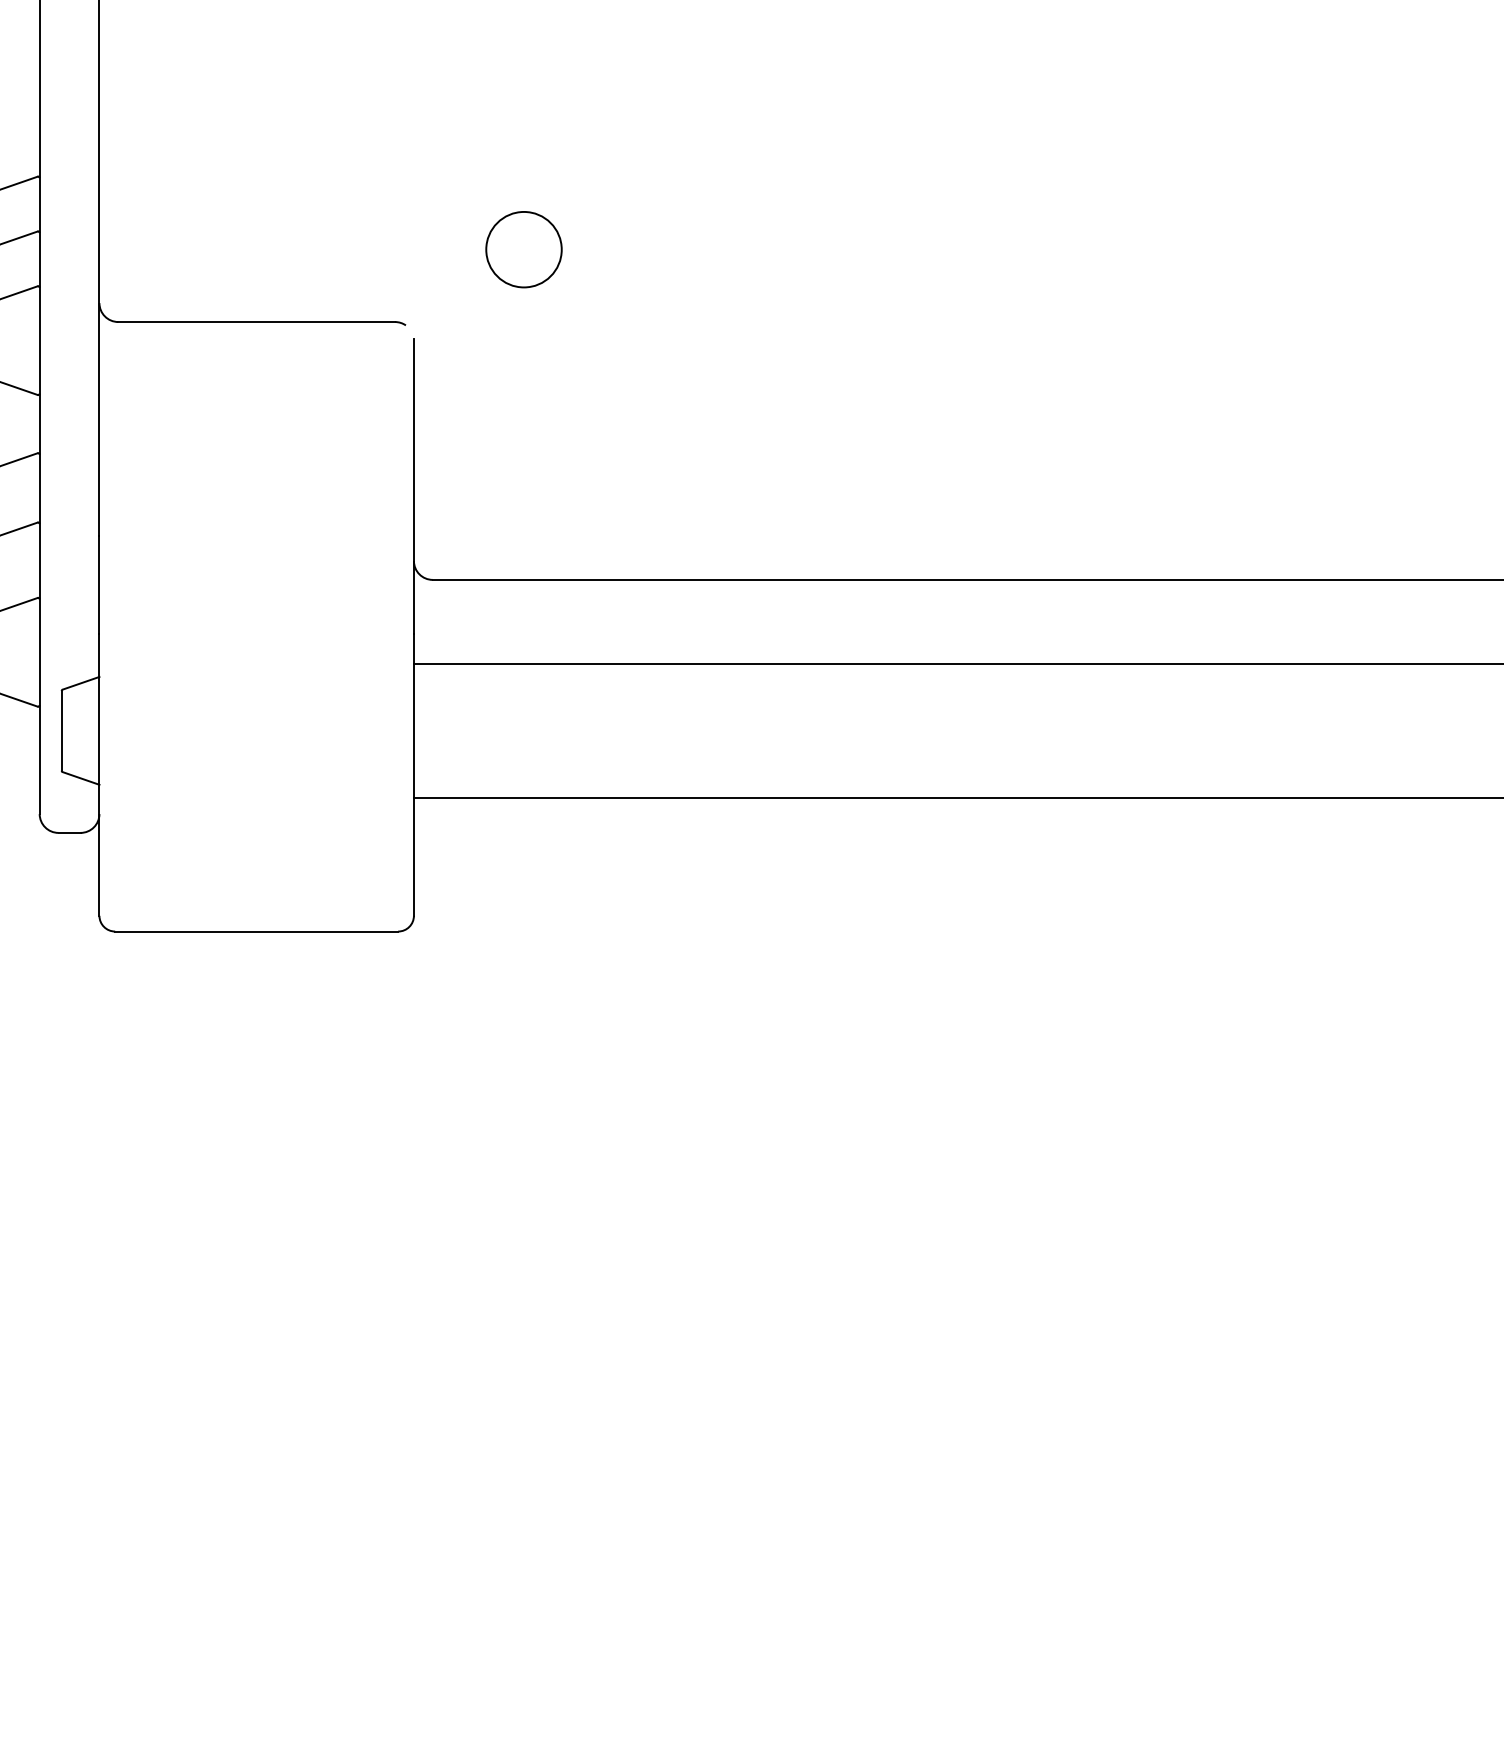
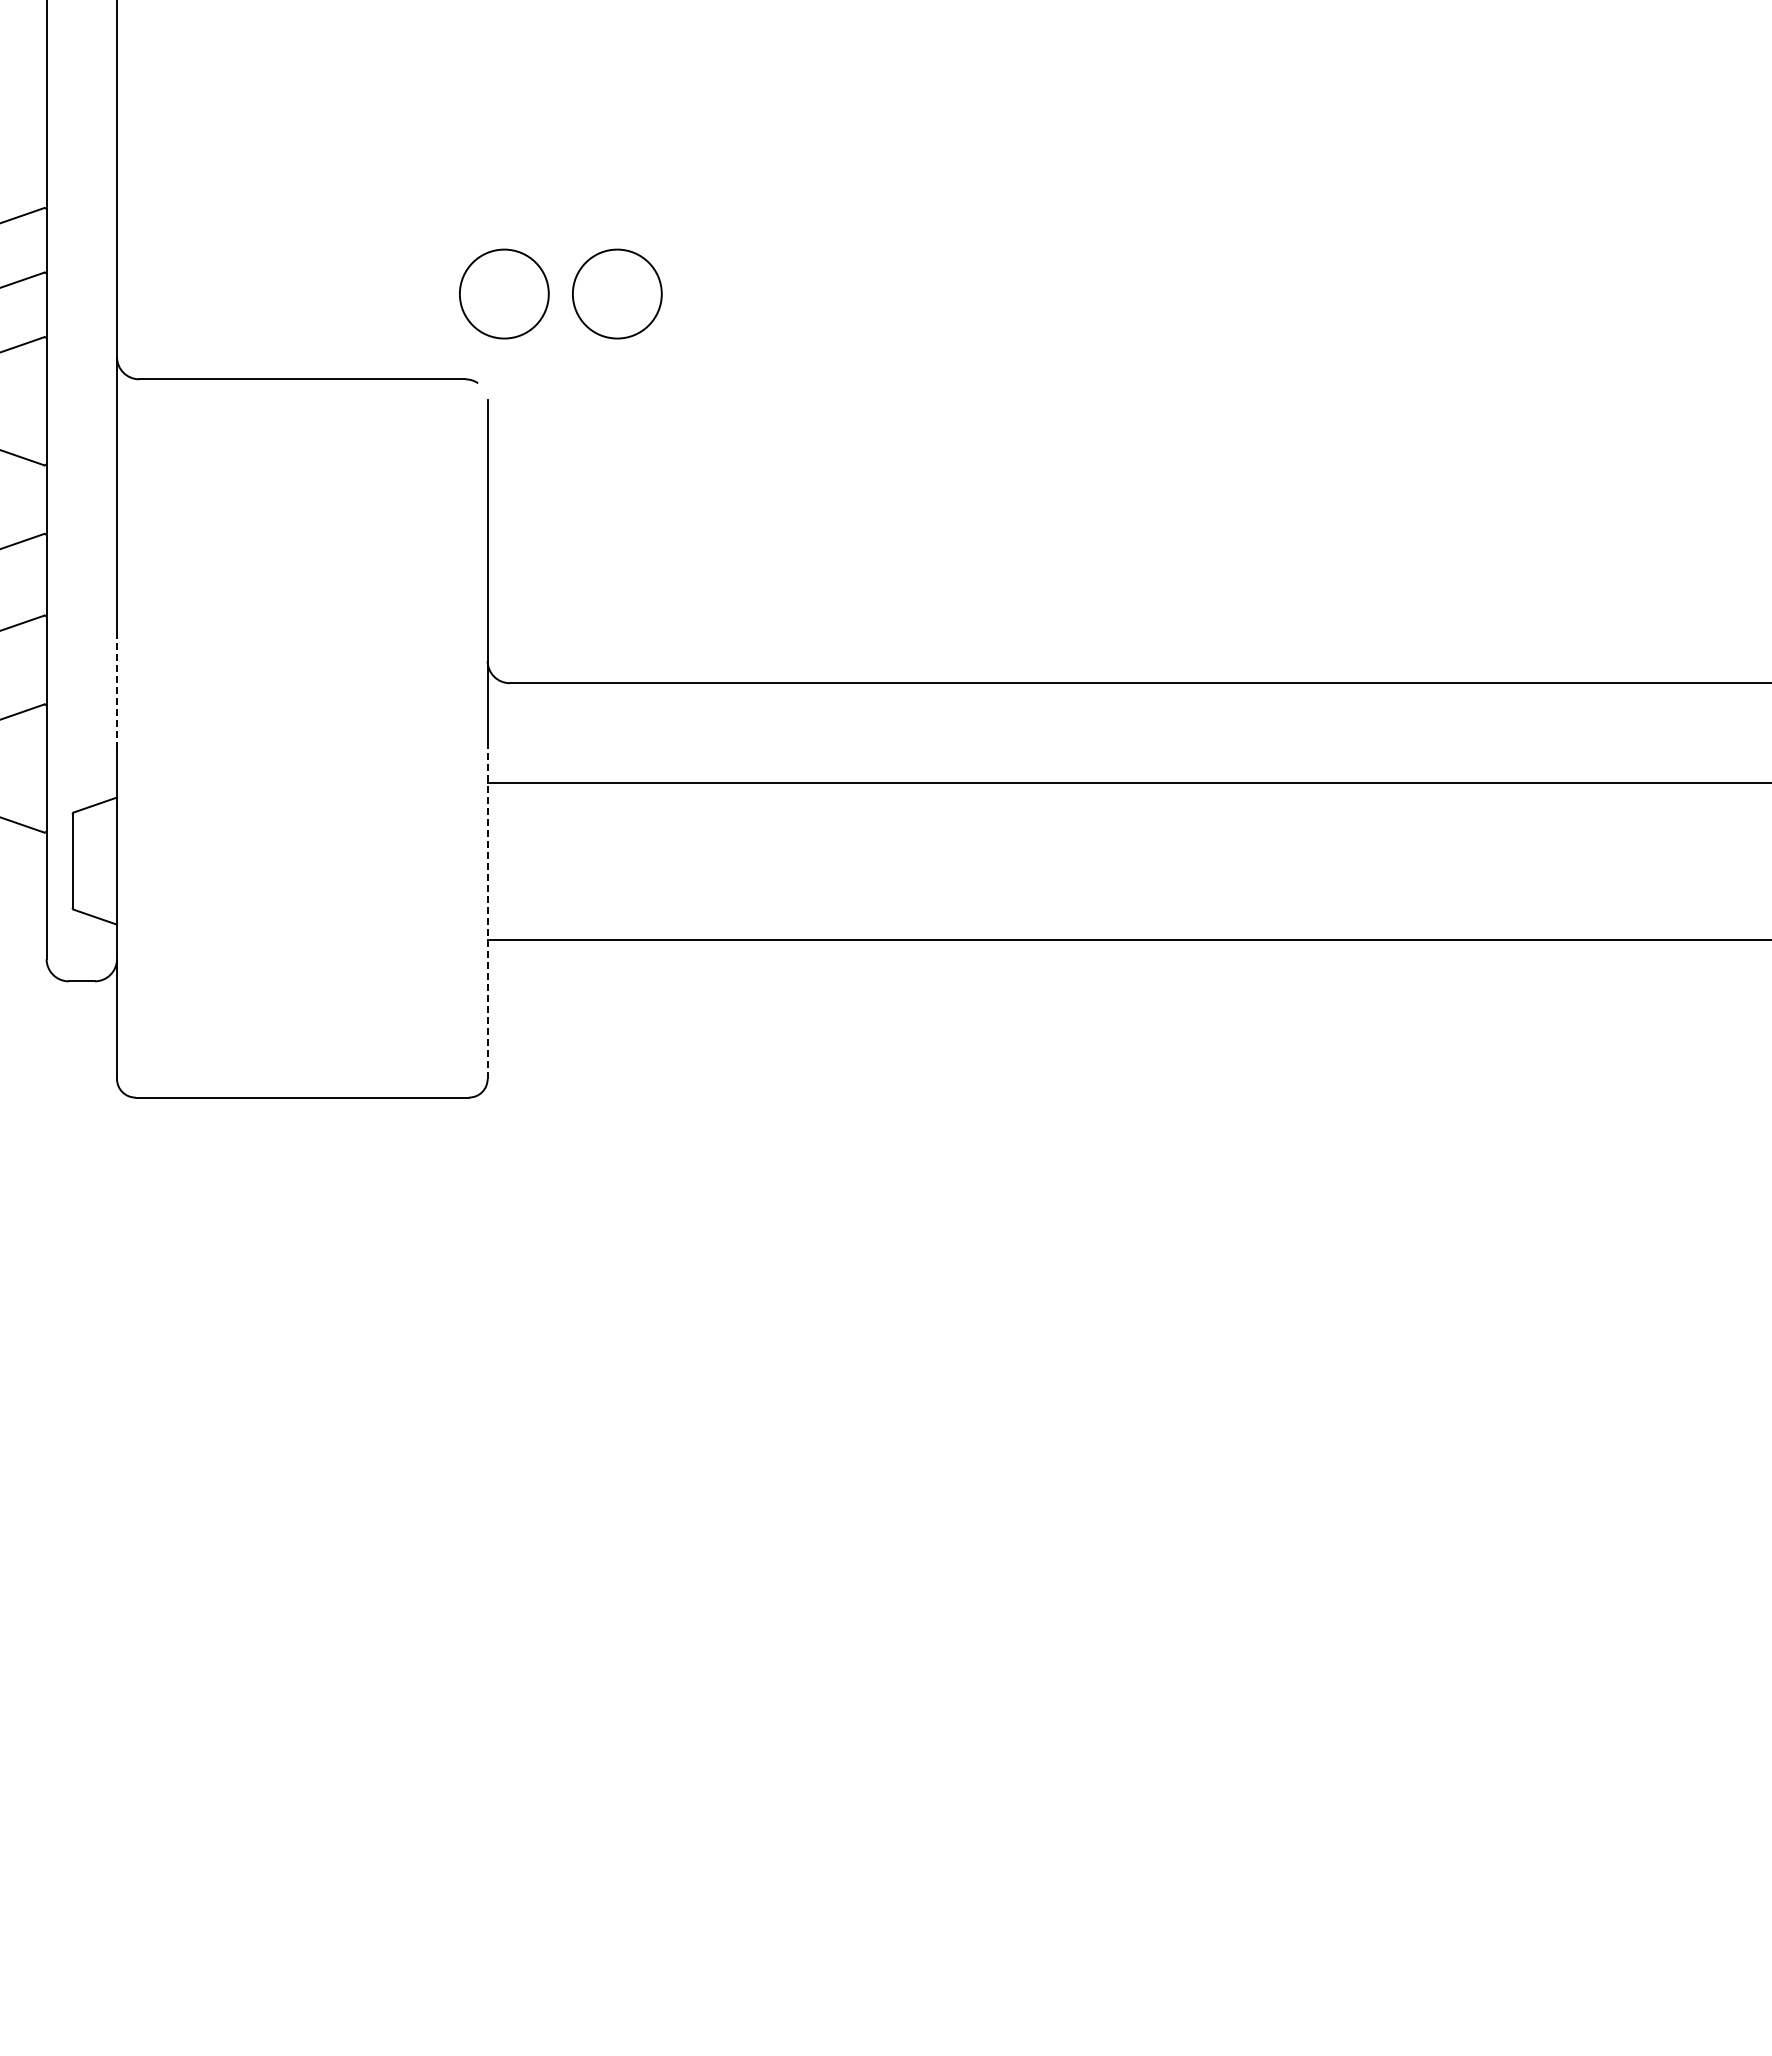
circle: (428, 249) -> (504, 293), added
line: (99, 585) -> (117, 689), solid -> dashed
line: (413, 774) -> (487, 912), solid -> dashed

